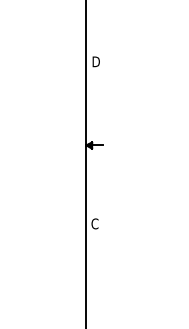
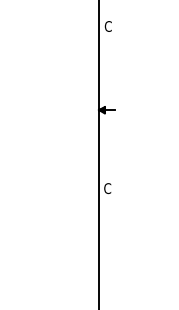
text: (95, 61) -> (108, 26), D -> C

